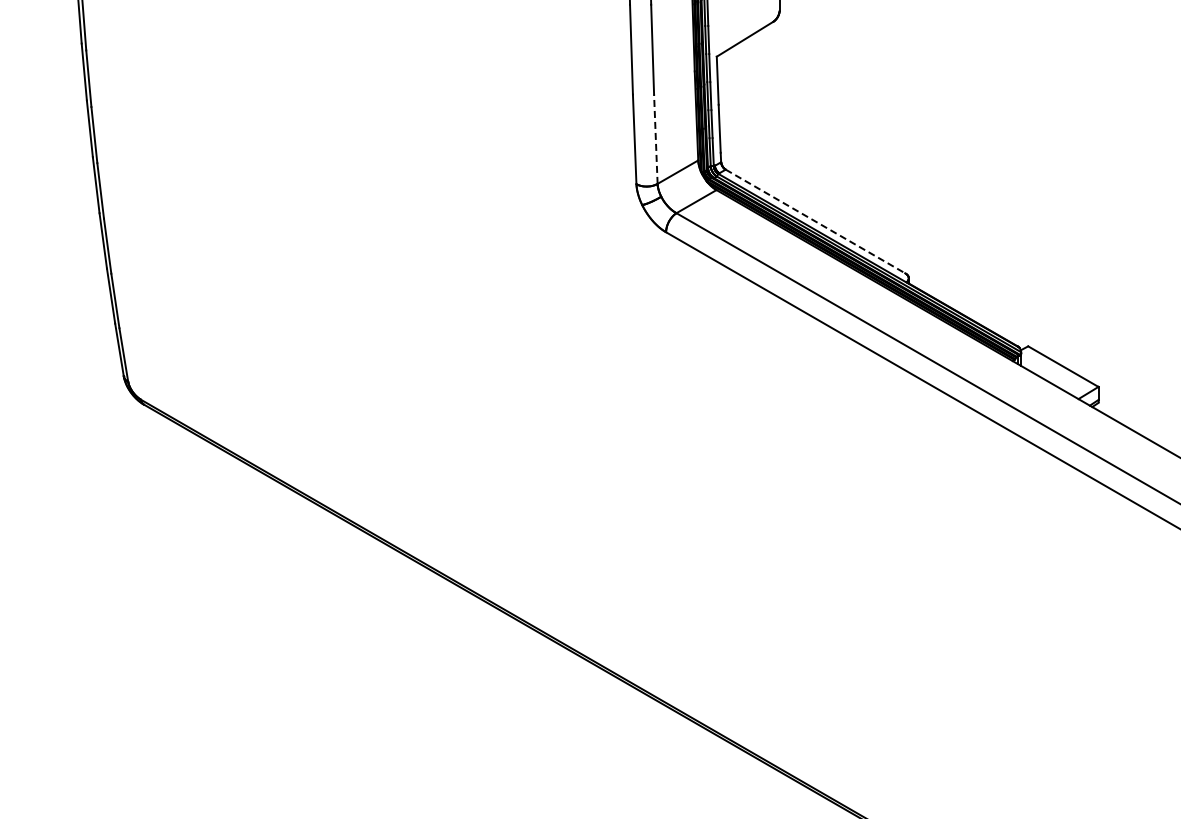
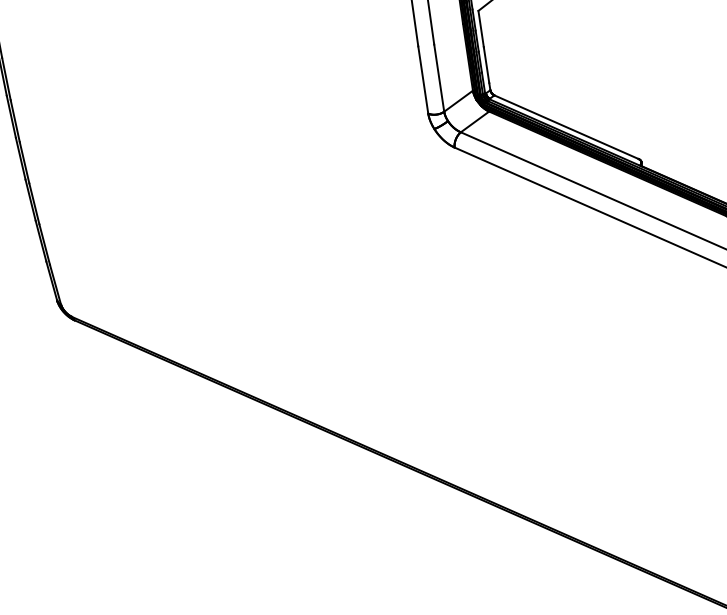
line: (655, 139) -> (438, 78), dashed -> solid
line: (815, 221) -> (566, 127), dashed -> solid

